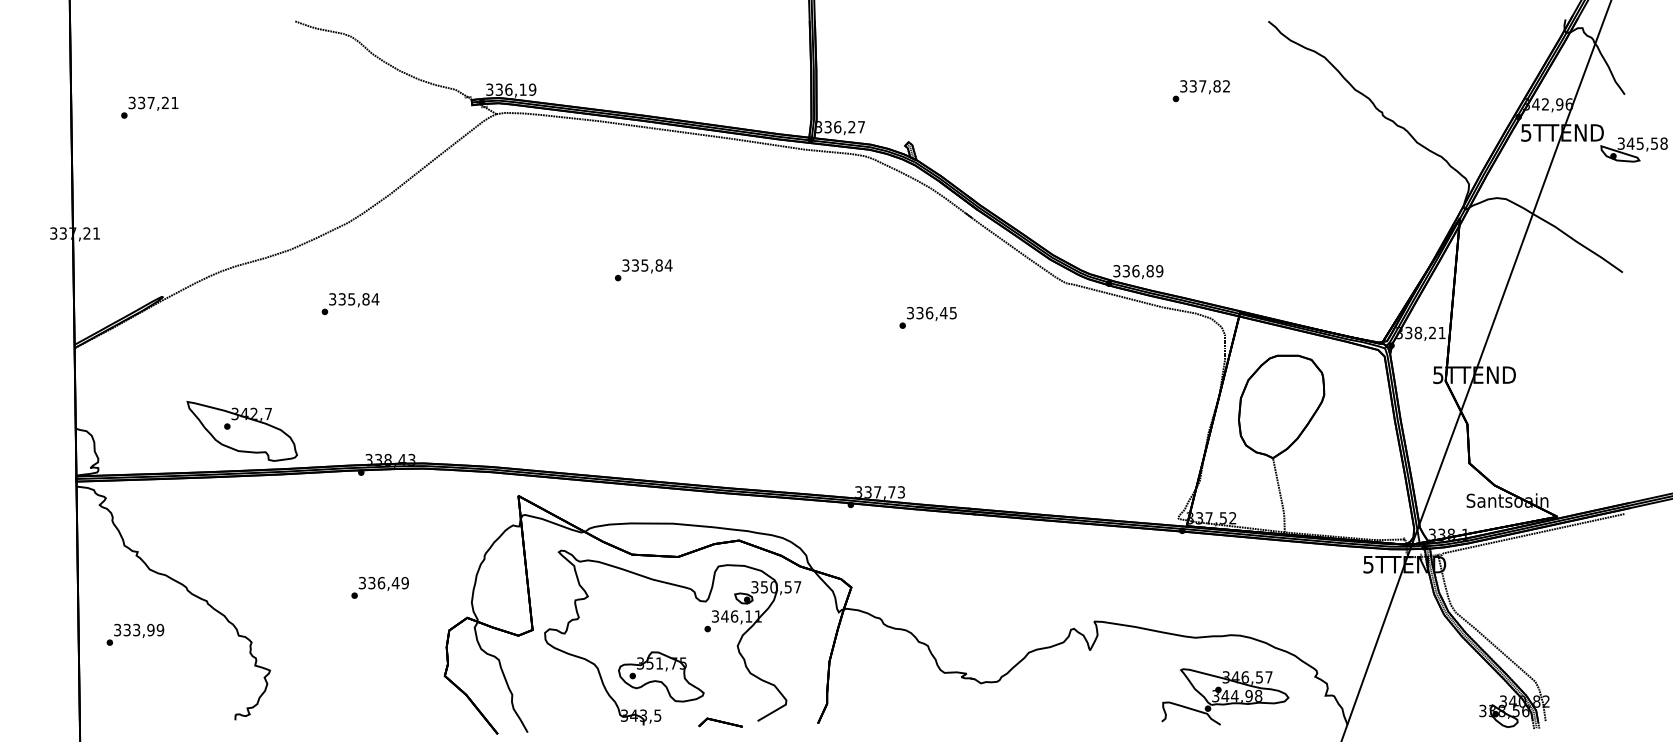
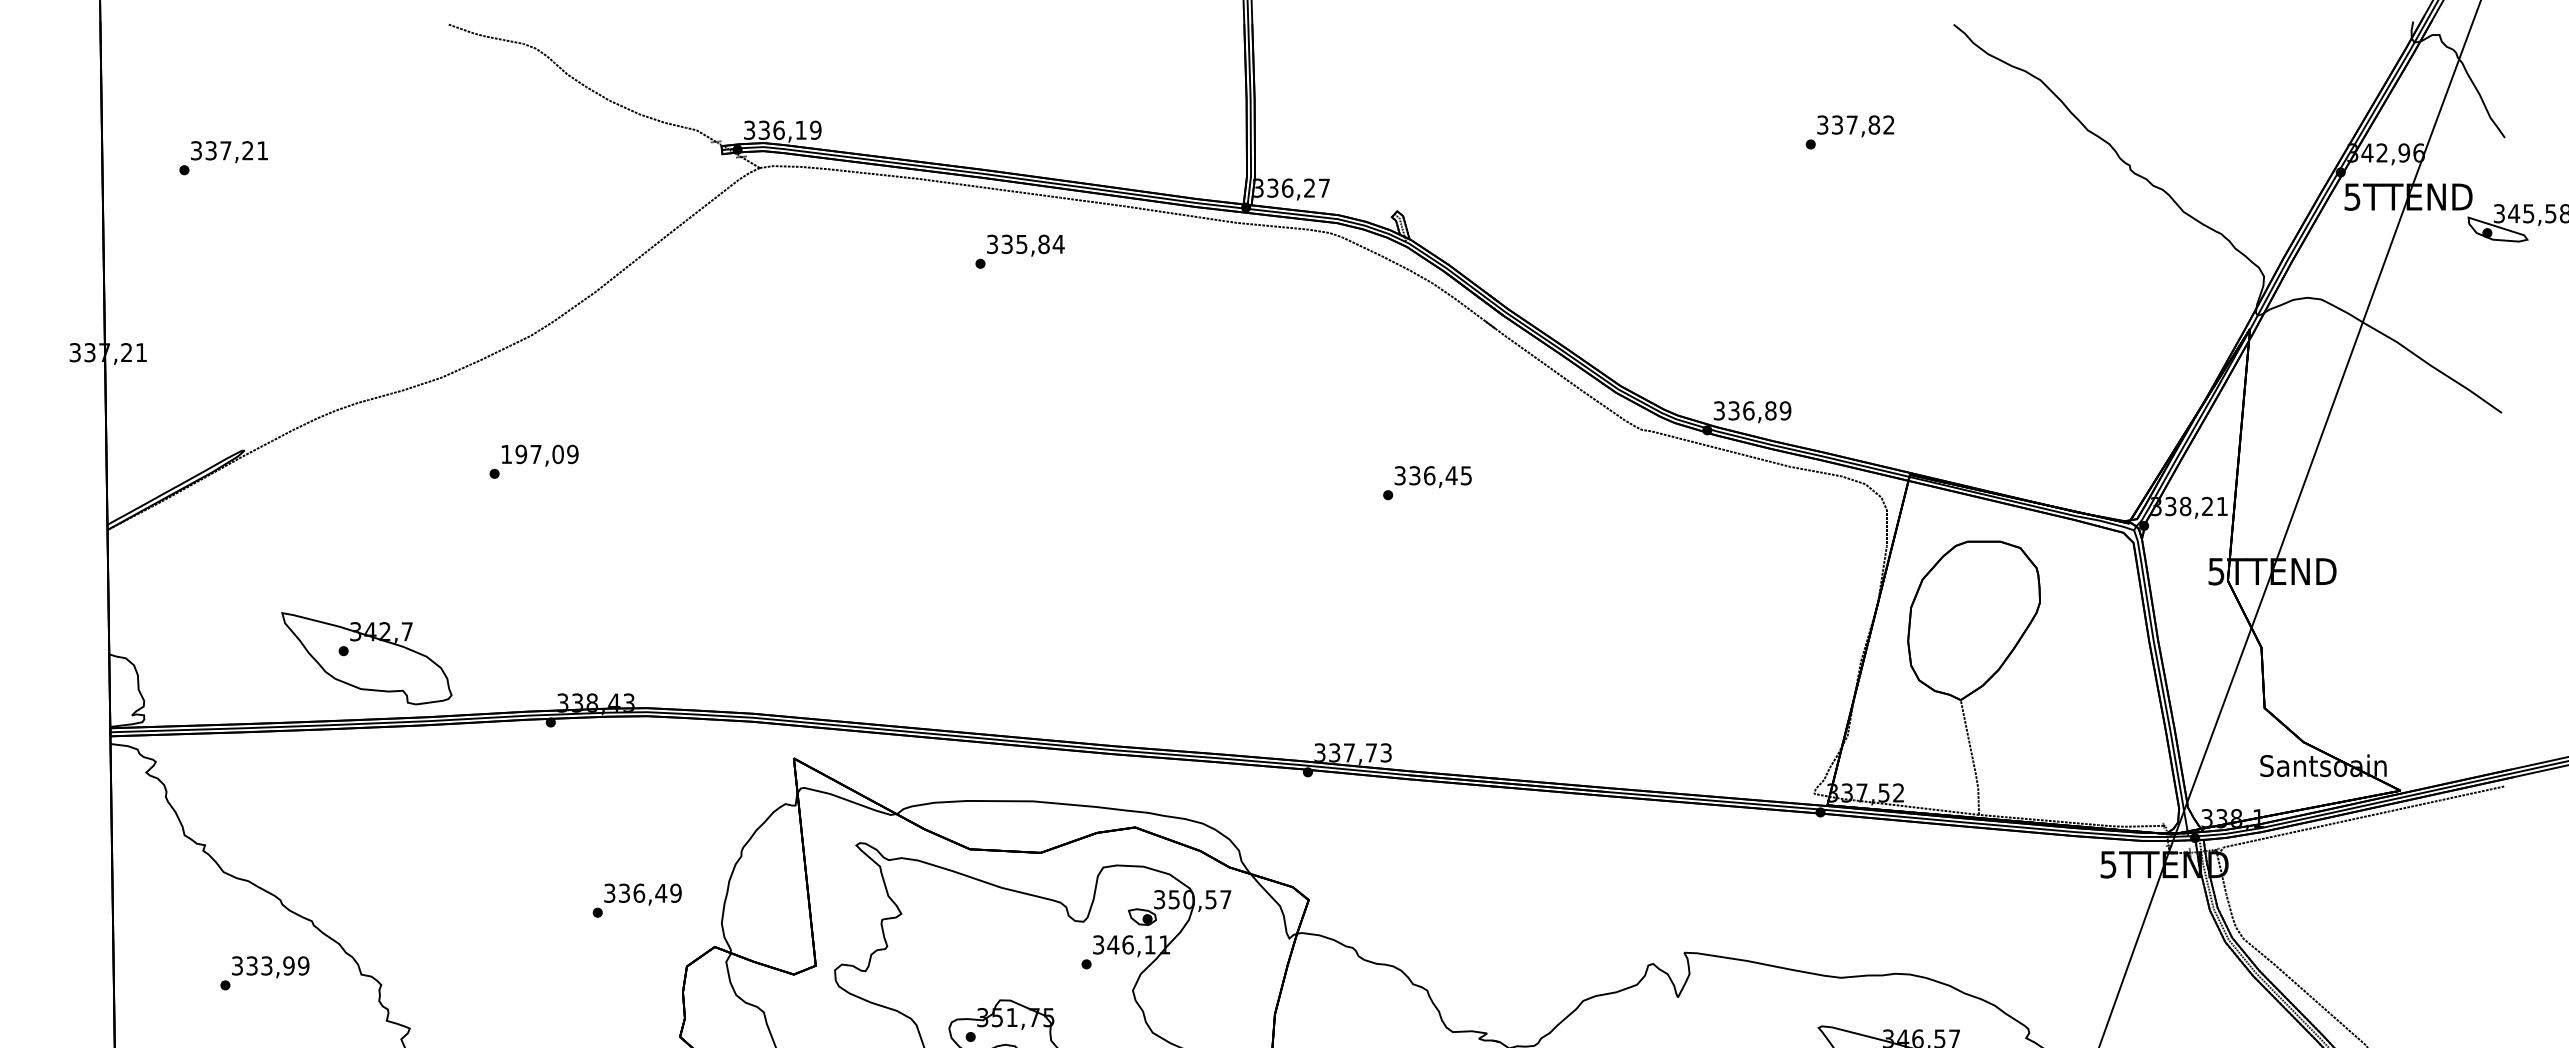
text: (643, 270) -> (1019, 252), moved
text: (354, 299) -> (540, 454), 335,84 -> 197,09
text: (379, 587) -> (636, 900), moved
text: (135, 634) -> (265, 972), moved

